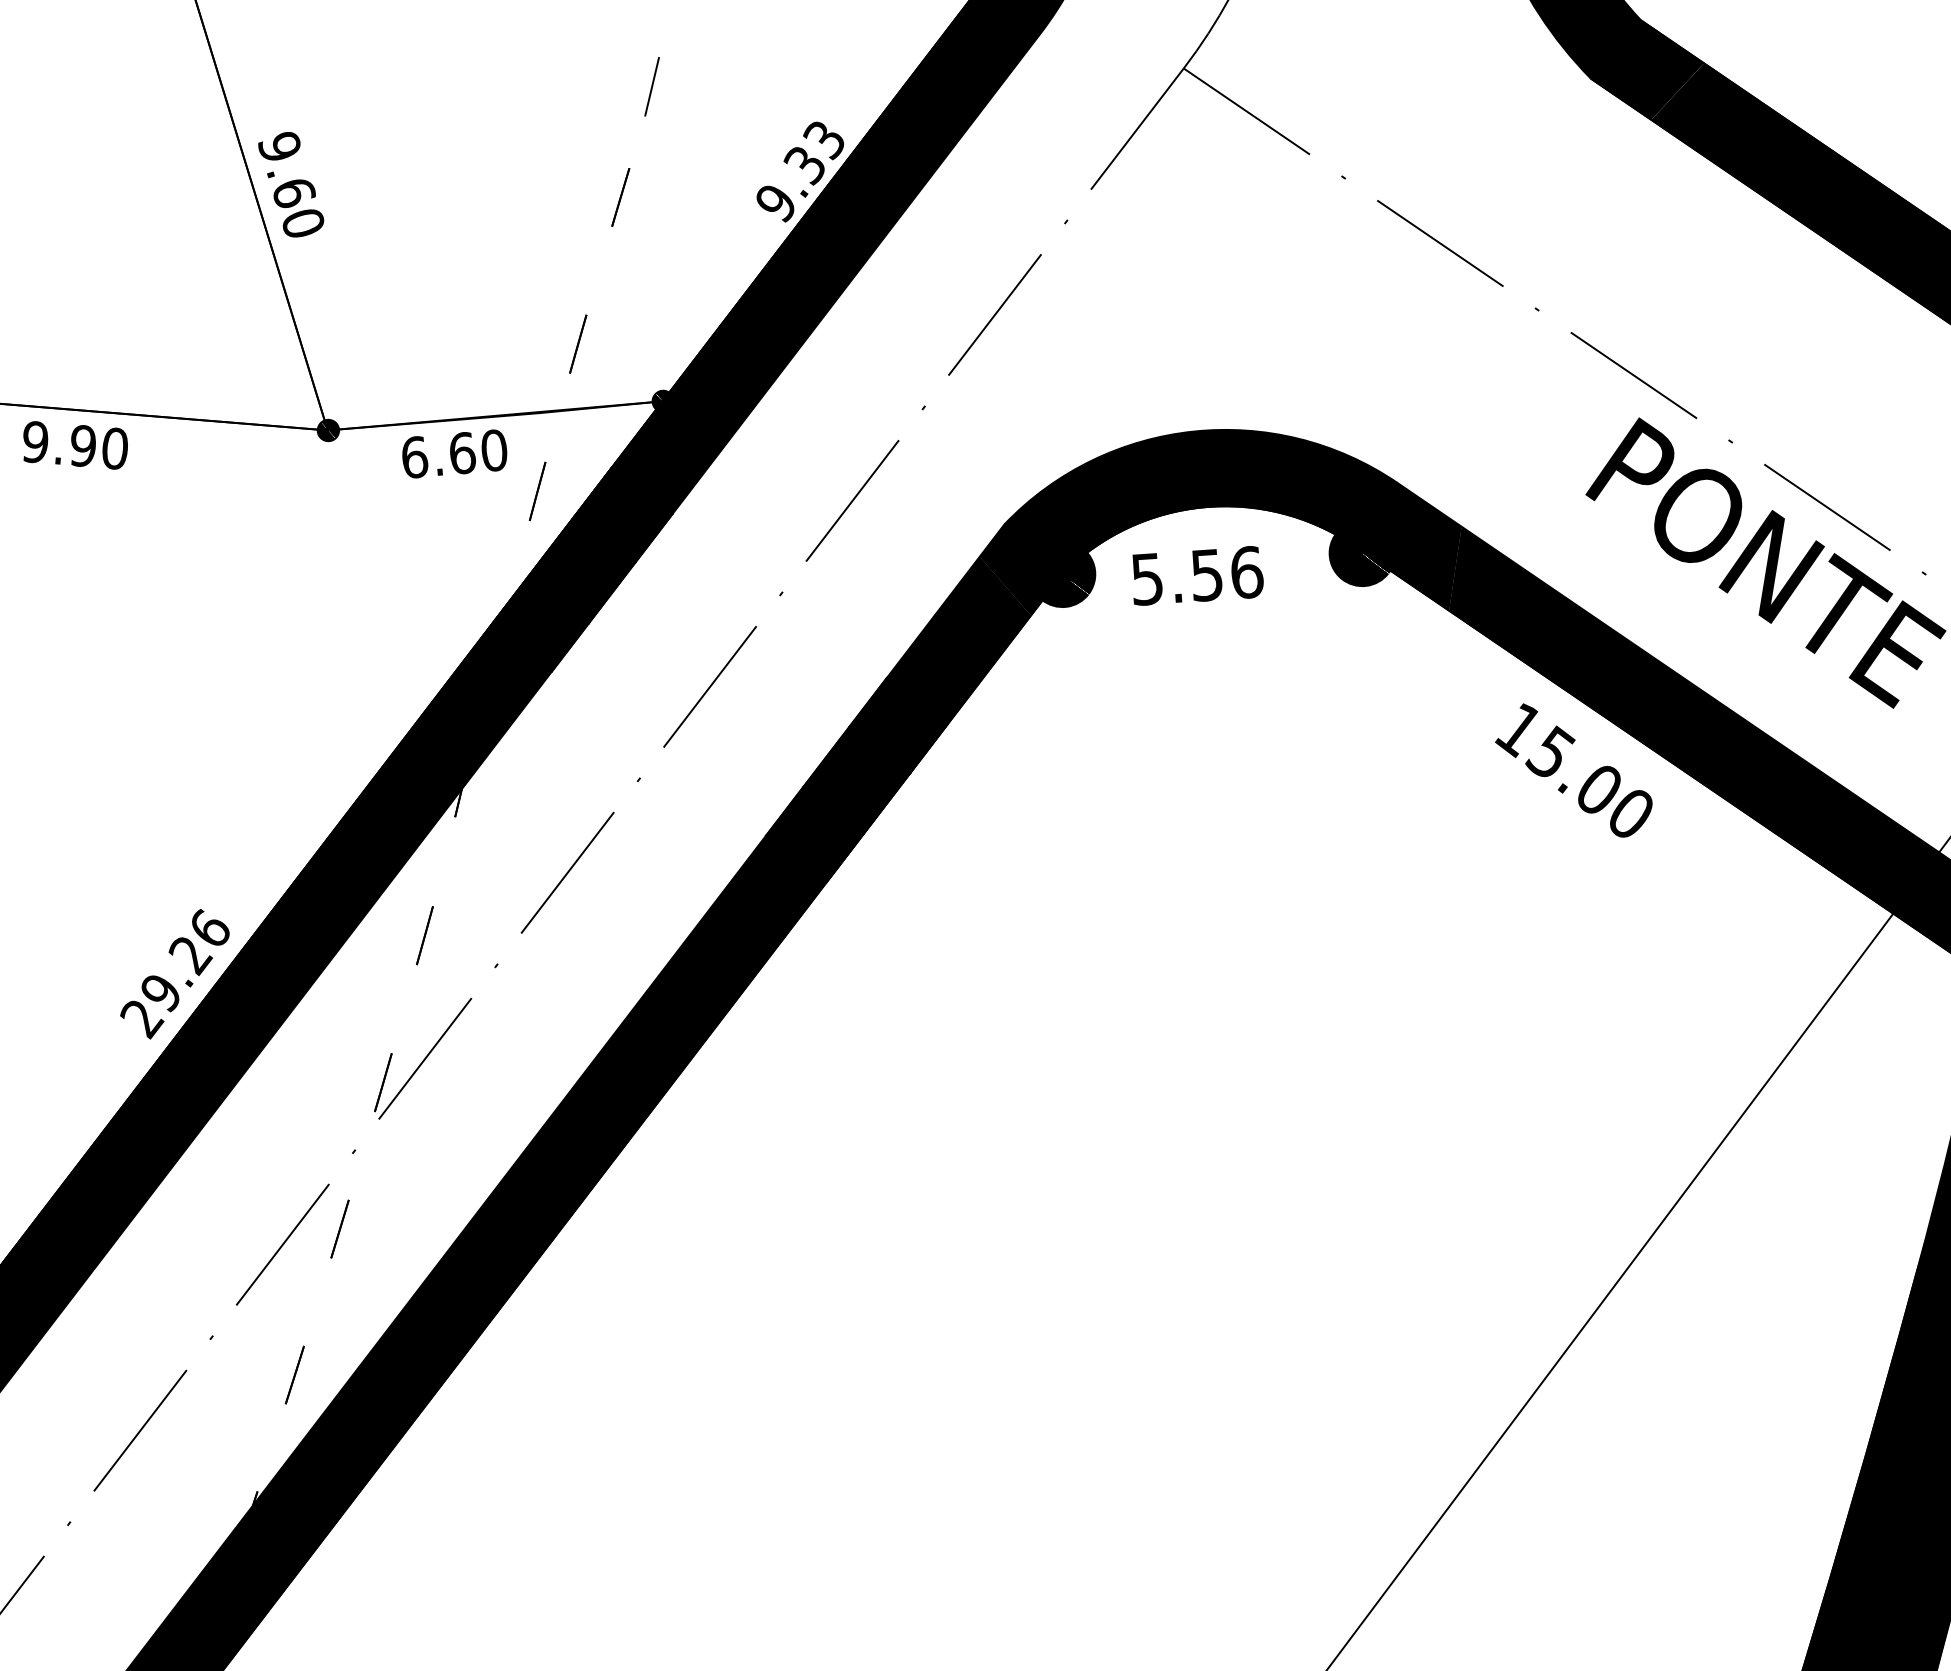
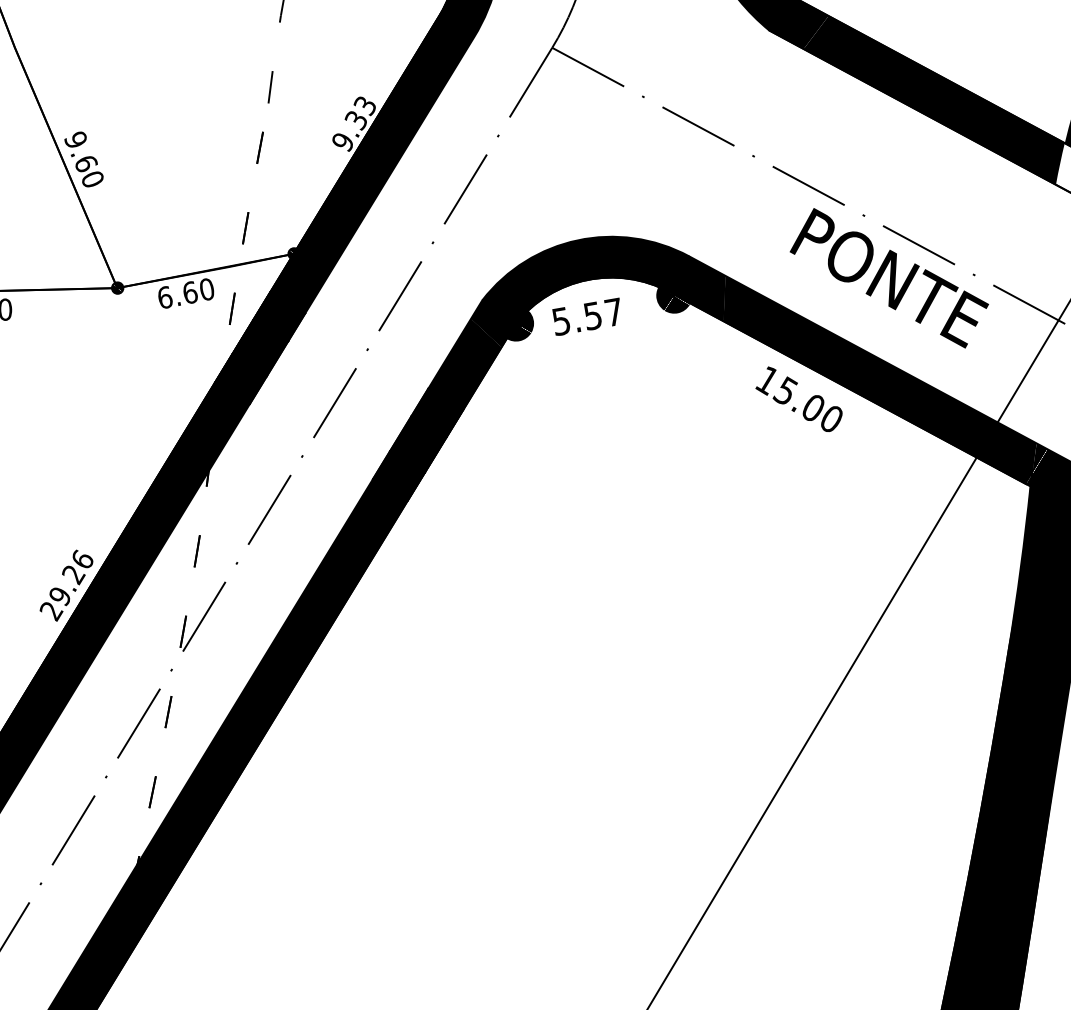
text: (1246, 570) -> (613, 311), 5.56 -> 5.57

